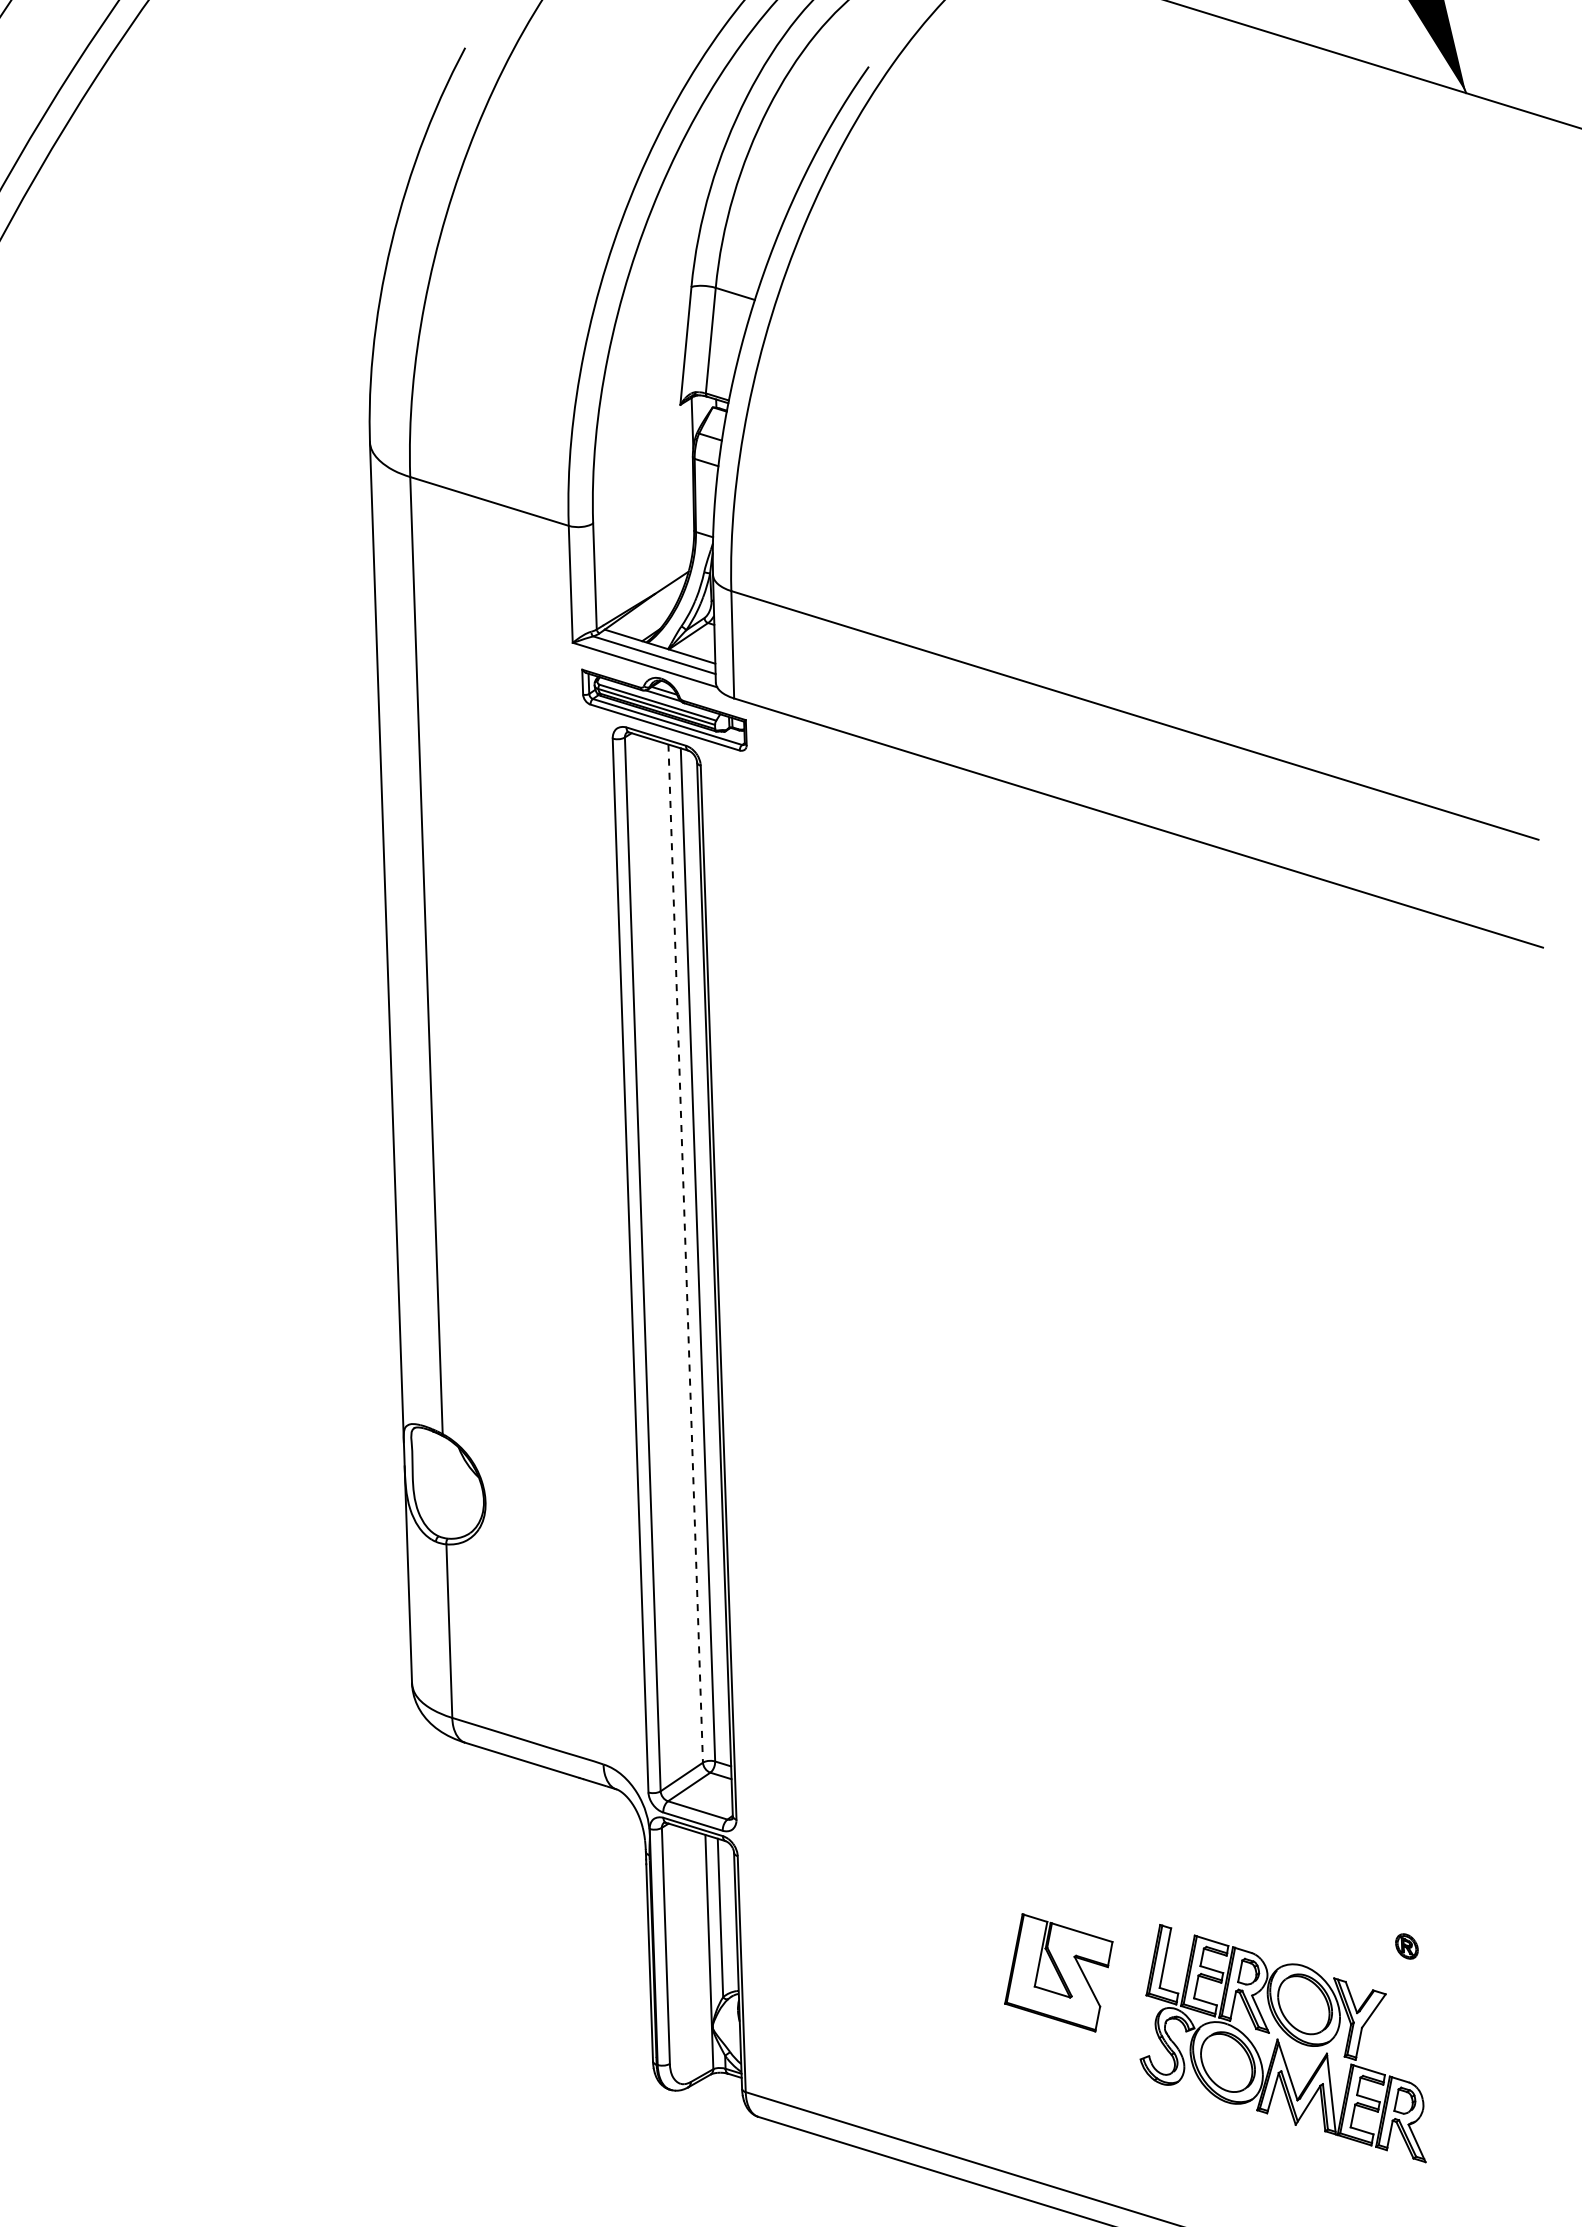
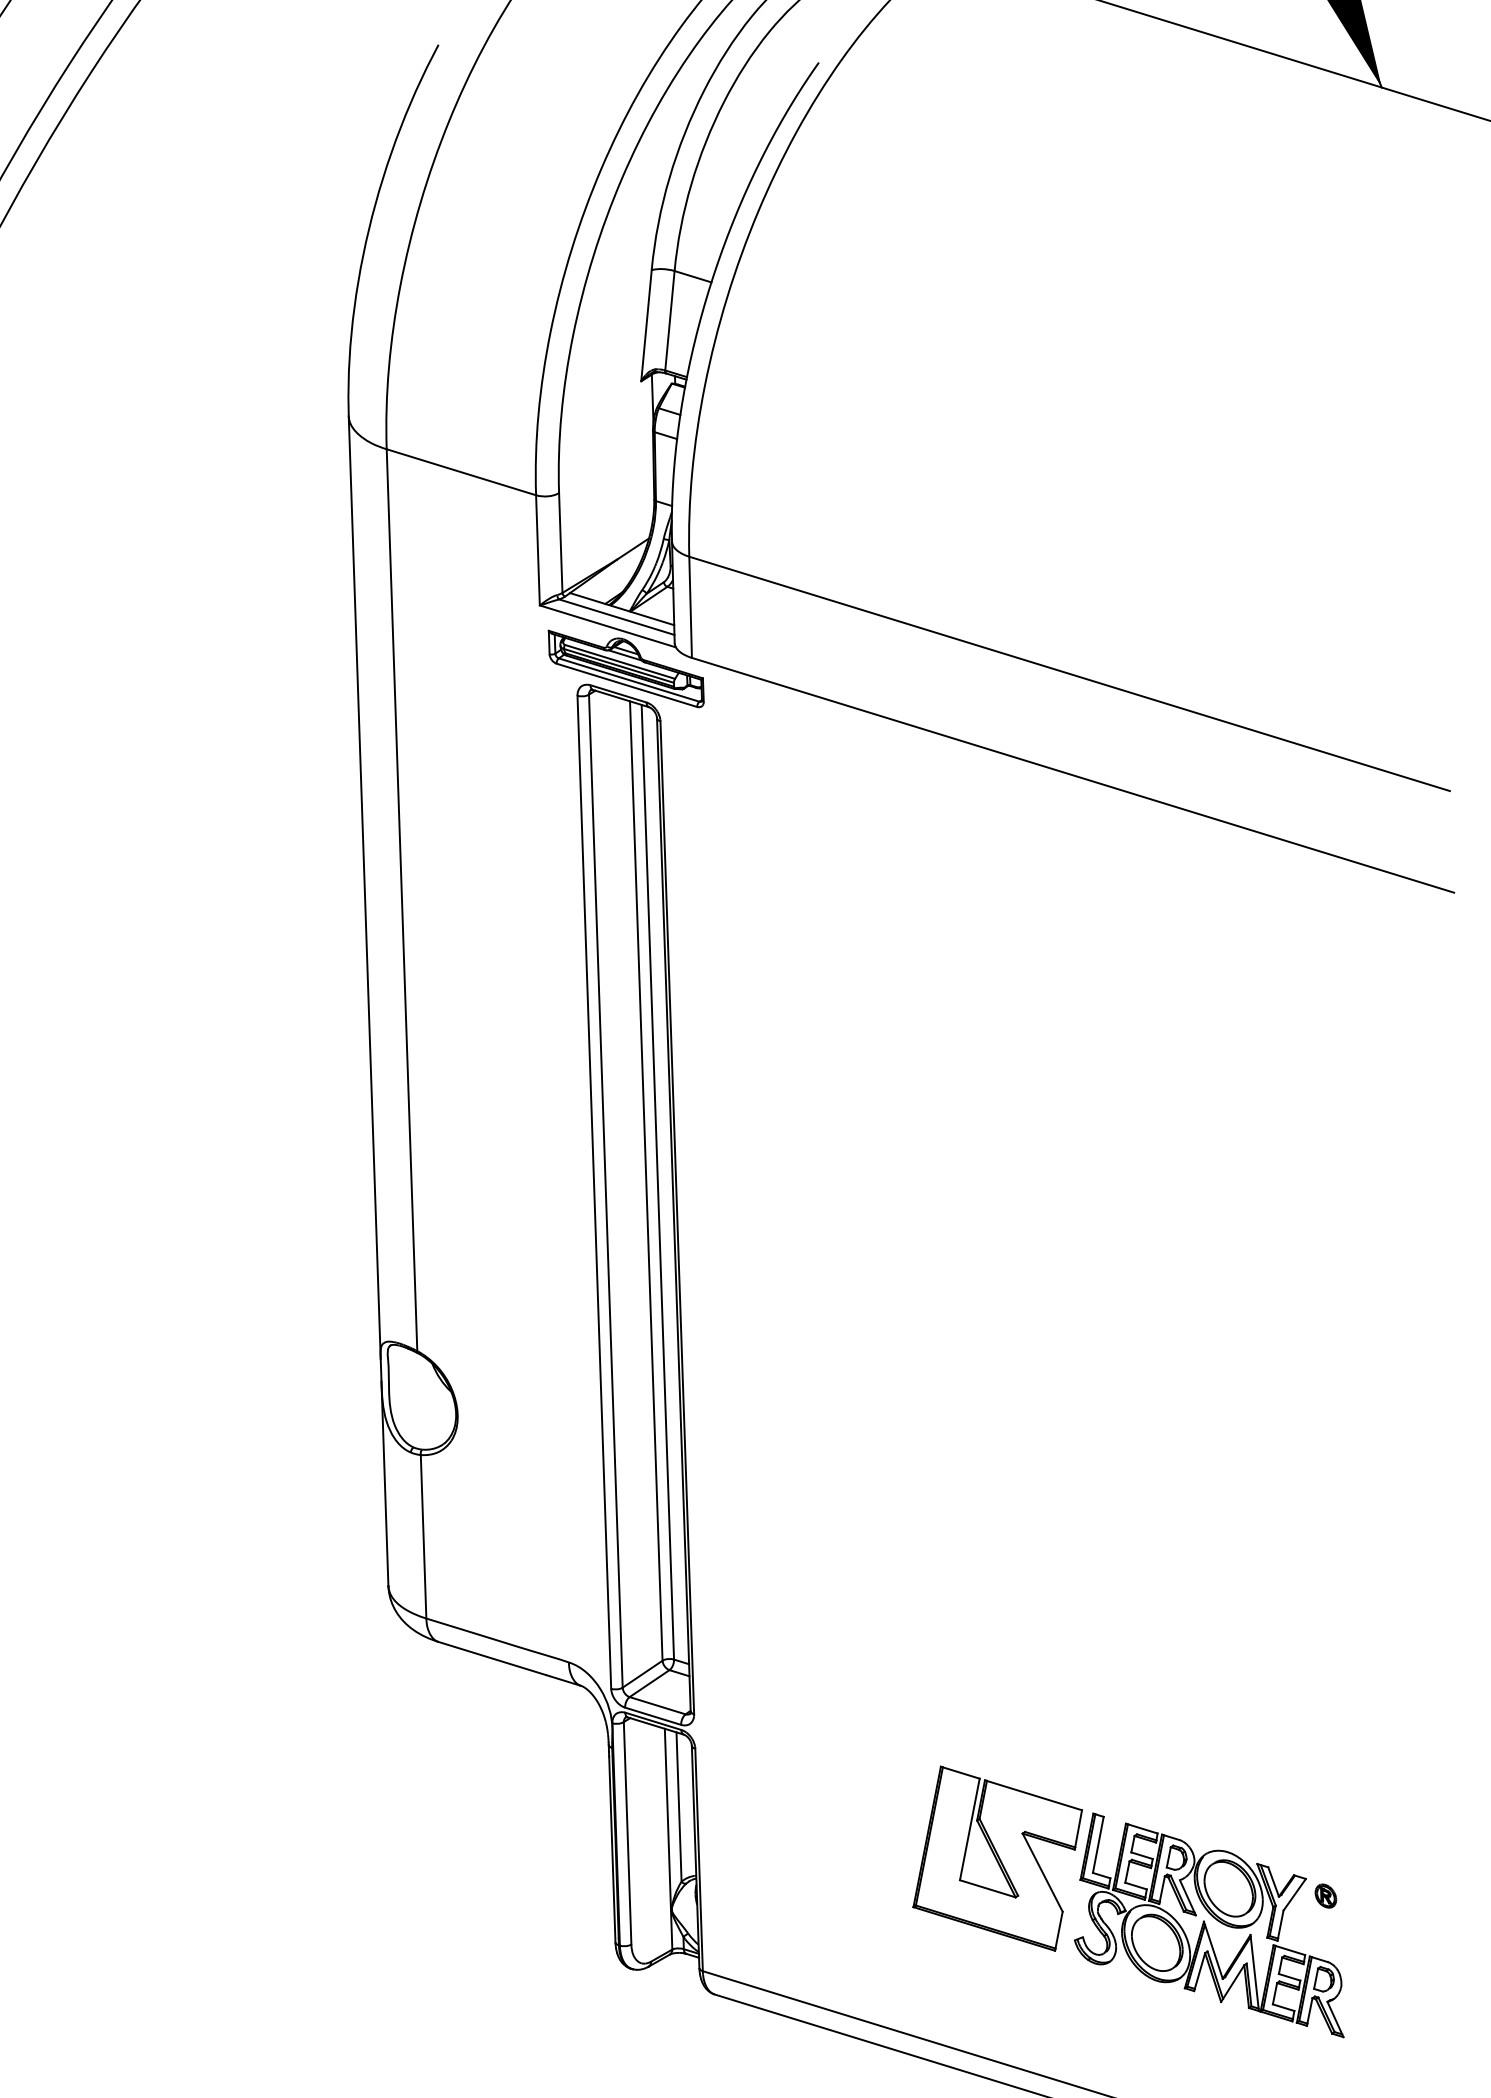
line: (685, 1254) -> (646, 1181), dashed -> solid
part: (1406, 1946) -> (1325, 1896), moved
part: (1058, 1972) -> (997, 1858), size x1.67

